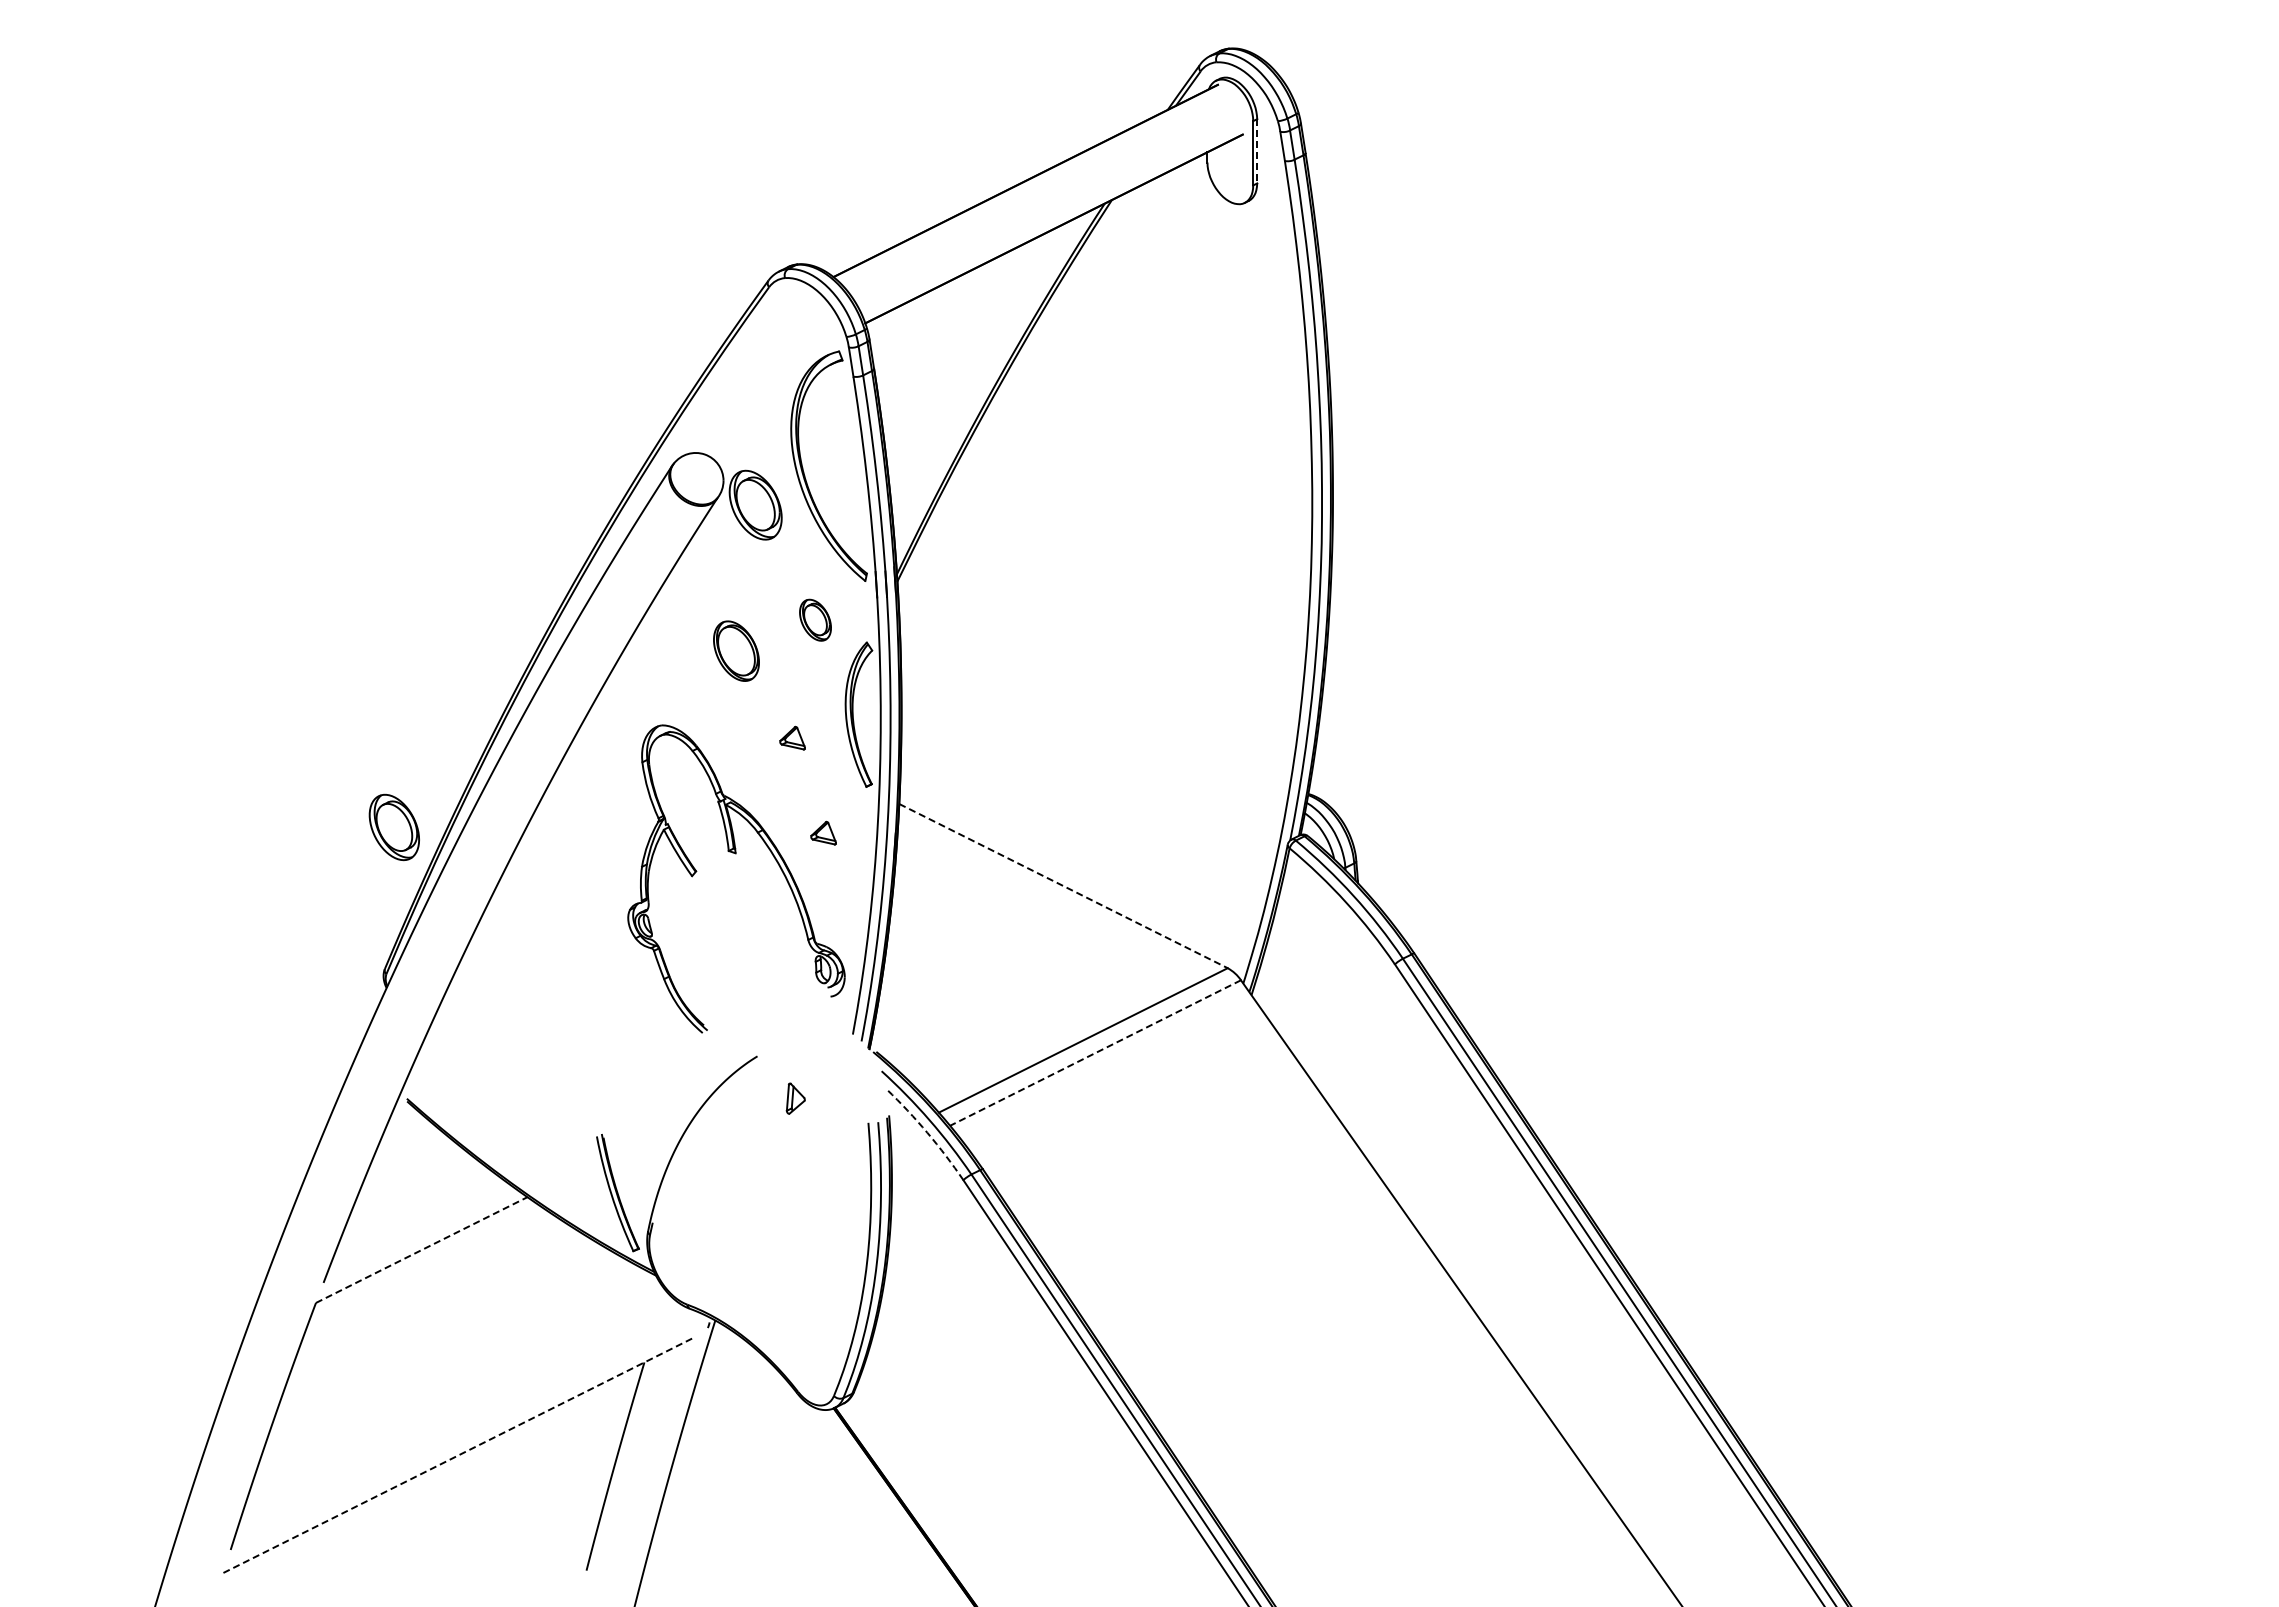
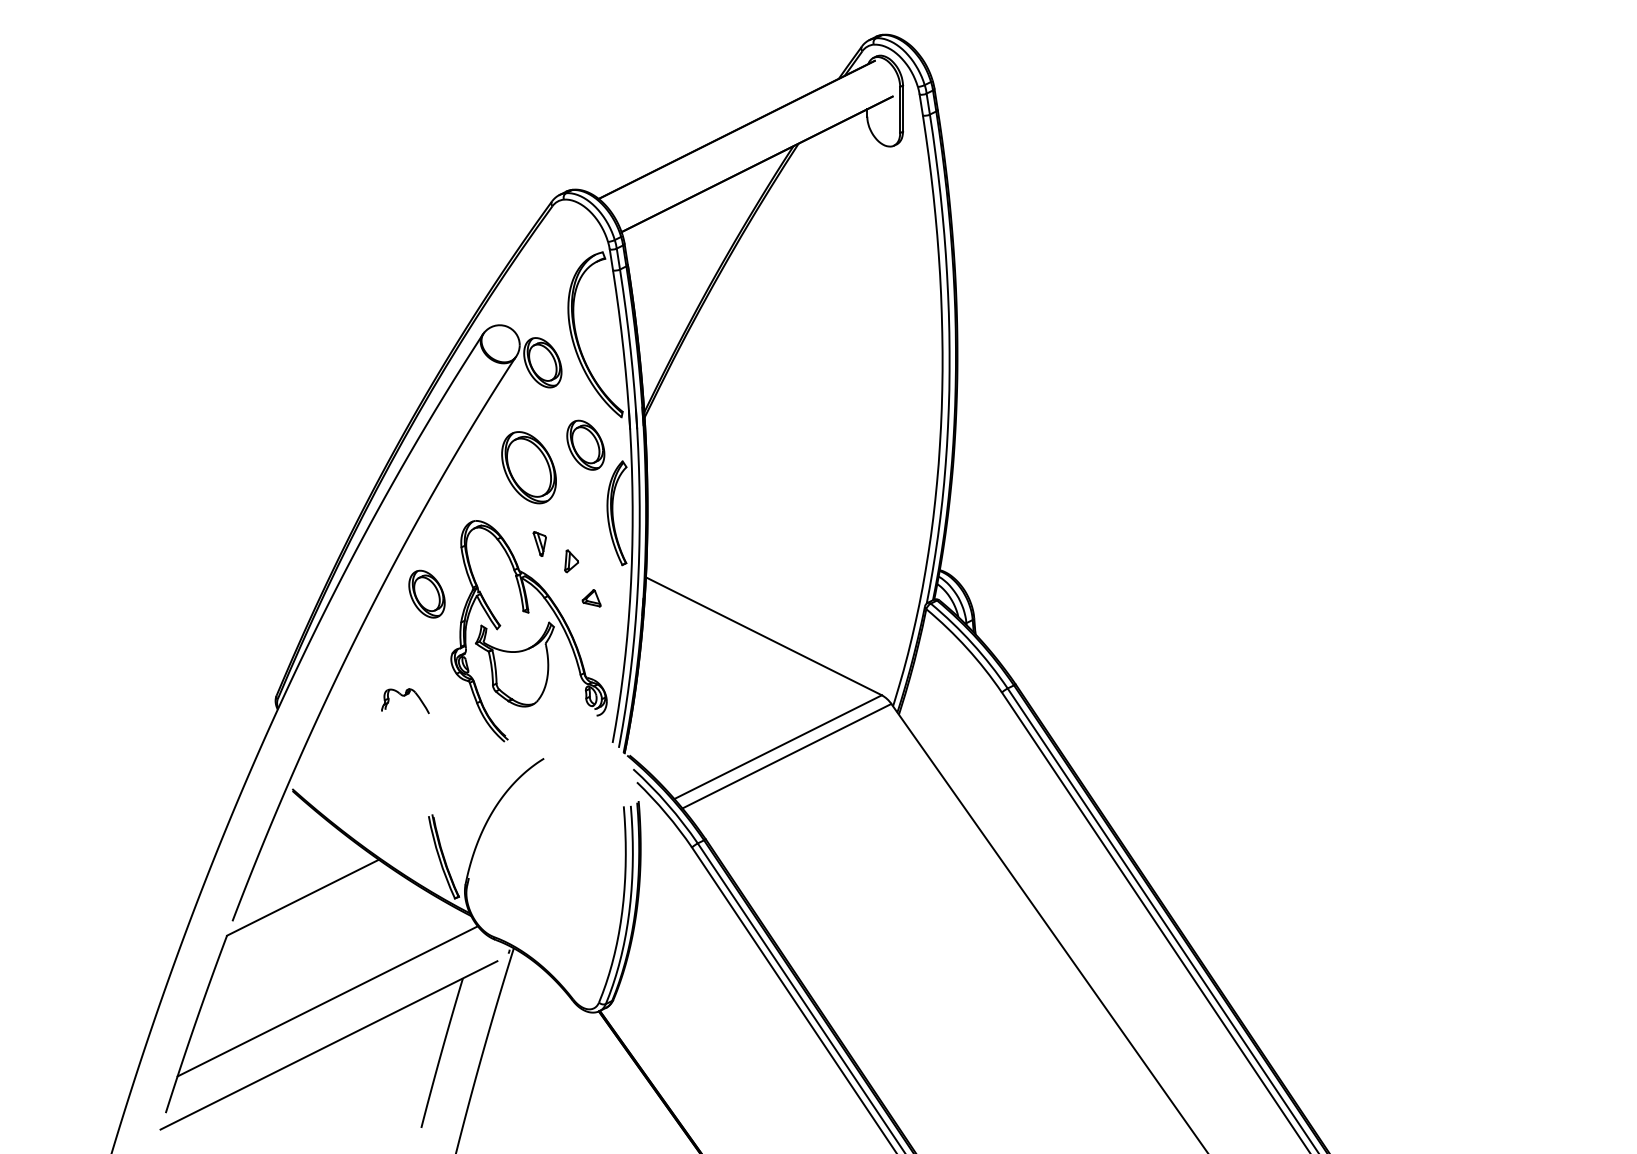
line: (1257, 151) -> (903, 108), dashed -> solid
part: (815, 620) -> (585, 445), size x1.67
part: (736, 650) -> (529, 467), size x1.67
part: (792, 737) -> (569, 529), removed
part: (751, 757) -> (539, 543), added
part: (393, 827) -> (426, 594), moved
line: (1063, 886) -> (763, 636), dashed -> solid
part: (716, 925) -> (514, 664), added
part: (563, 969) -> (404, 696), added
line: (1095, 1053) -> (786, 756), dashed -> solid
part: (795, 1098) -> (571, 561), moved
arc: (927, 1132) -> (666, 813), dashed -> solid
line: (422, 1249) -> (303, 897), dashed -> solid
line: (456, 1393) -> (327, 1000), added
line: (458, 1455) -> (329, 1045), dashed -> solid

